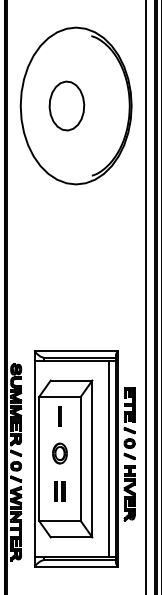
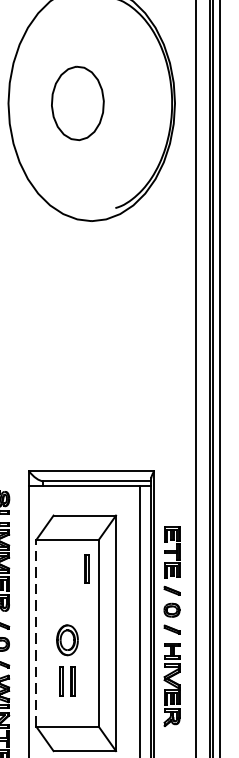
line: (59, 416) -> (86, 569), moved
part: (59, 453) -> (66, 640), moved
line: (39, 458) -> (36, 632), solid -> dashed

